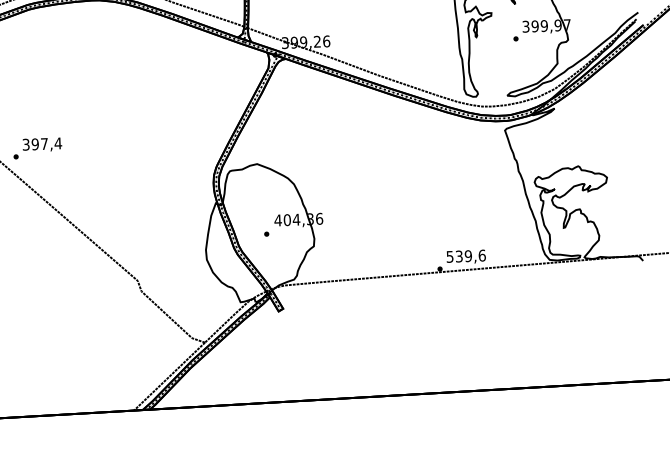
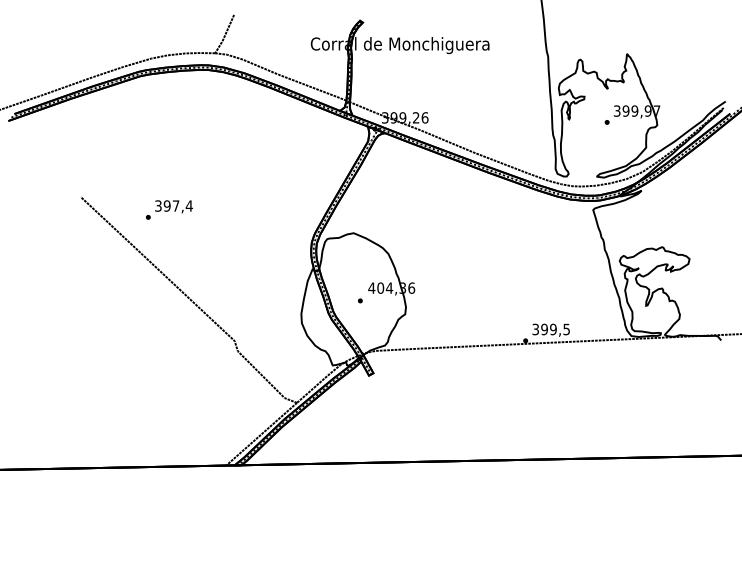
text: (36, 147) -> (168, 209), moved
text: (466, 256) -> (551, 329), 539,6 -> 399,5

